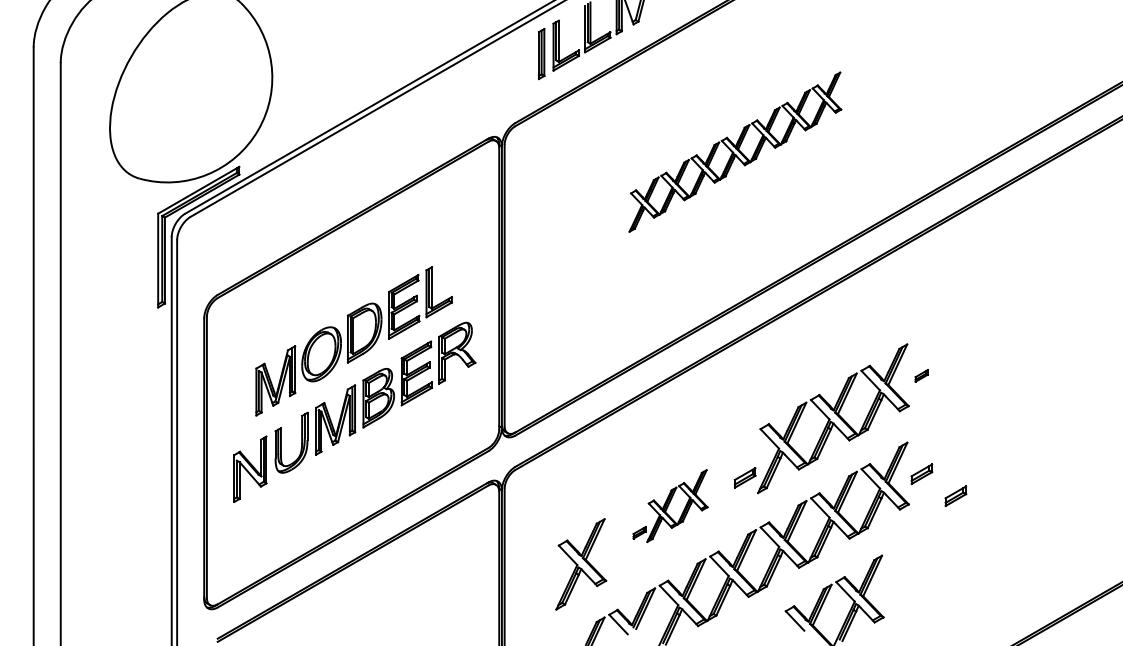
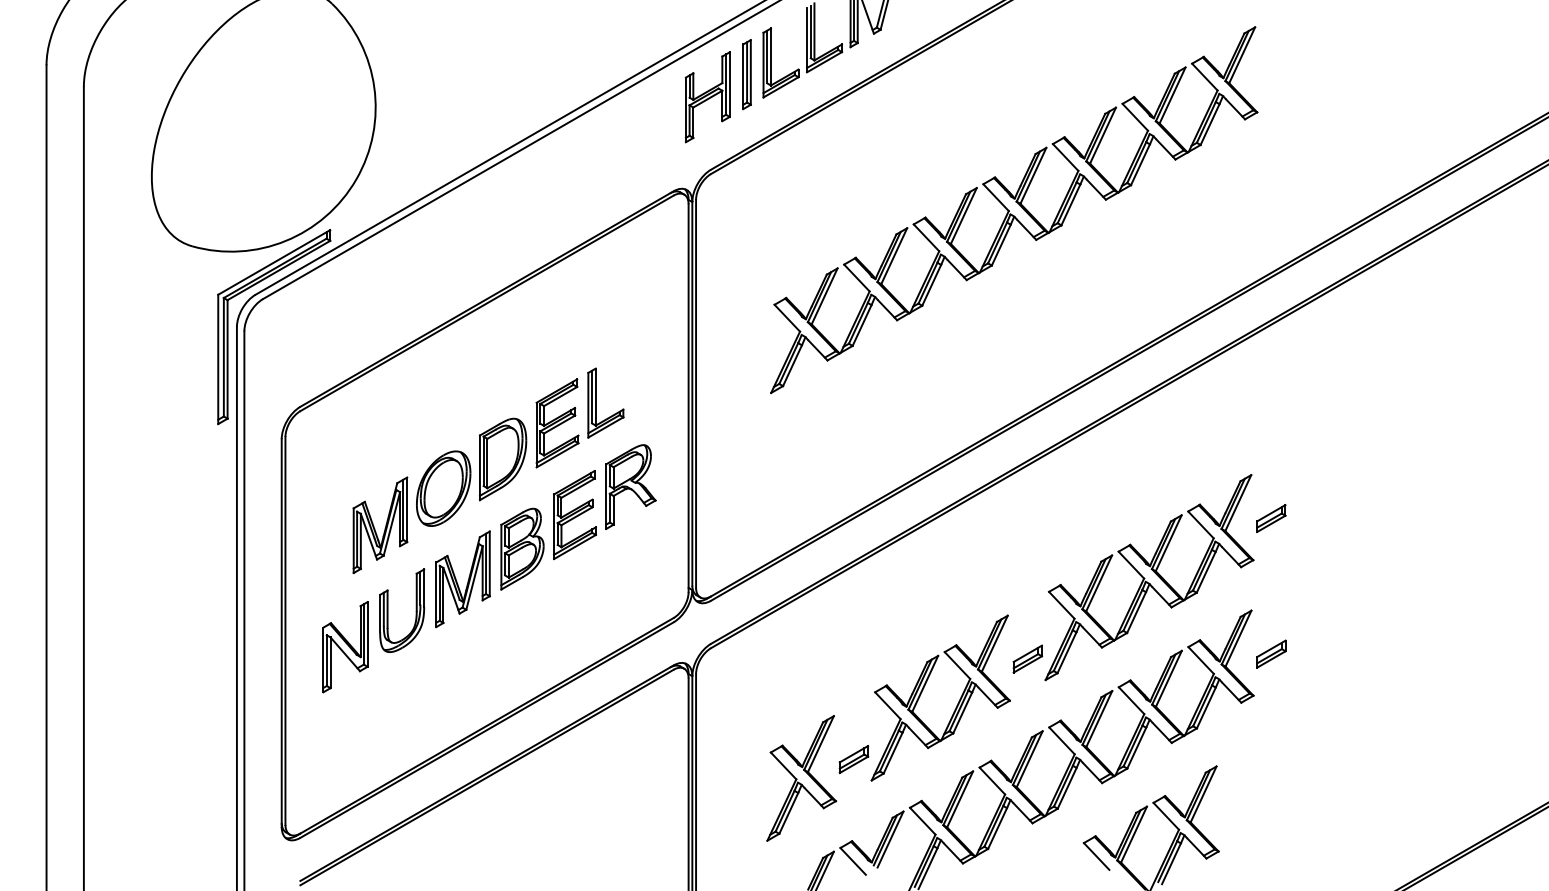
part: (513, 70) -> (708, 97), added
part: (735, 151) -> (1014, 208), size x1.67
part: (921, 375) -> (1271, 517), size x1.67
part: (955, 496) -> (1317, 684), removed
part: (670, 505) -> (924, 697), size x1.67

